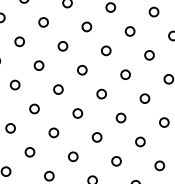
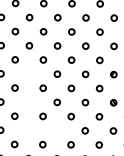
circle: (61, 45) -> (28, 73), removed
circle: (57, 88) -> (28, 101), removed
circle: (53, 132) -> (28, 130), removed
circle: (96, 137) -> (56, 130), removed

